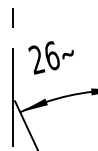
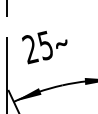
text: (51, 55) -> (45, 45), 26 -> 25

